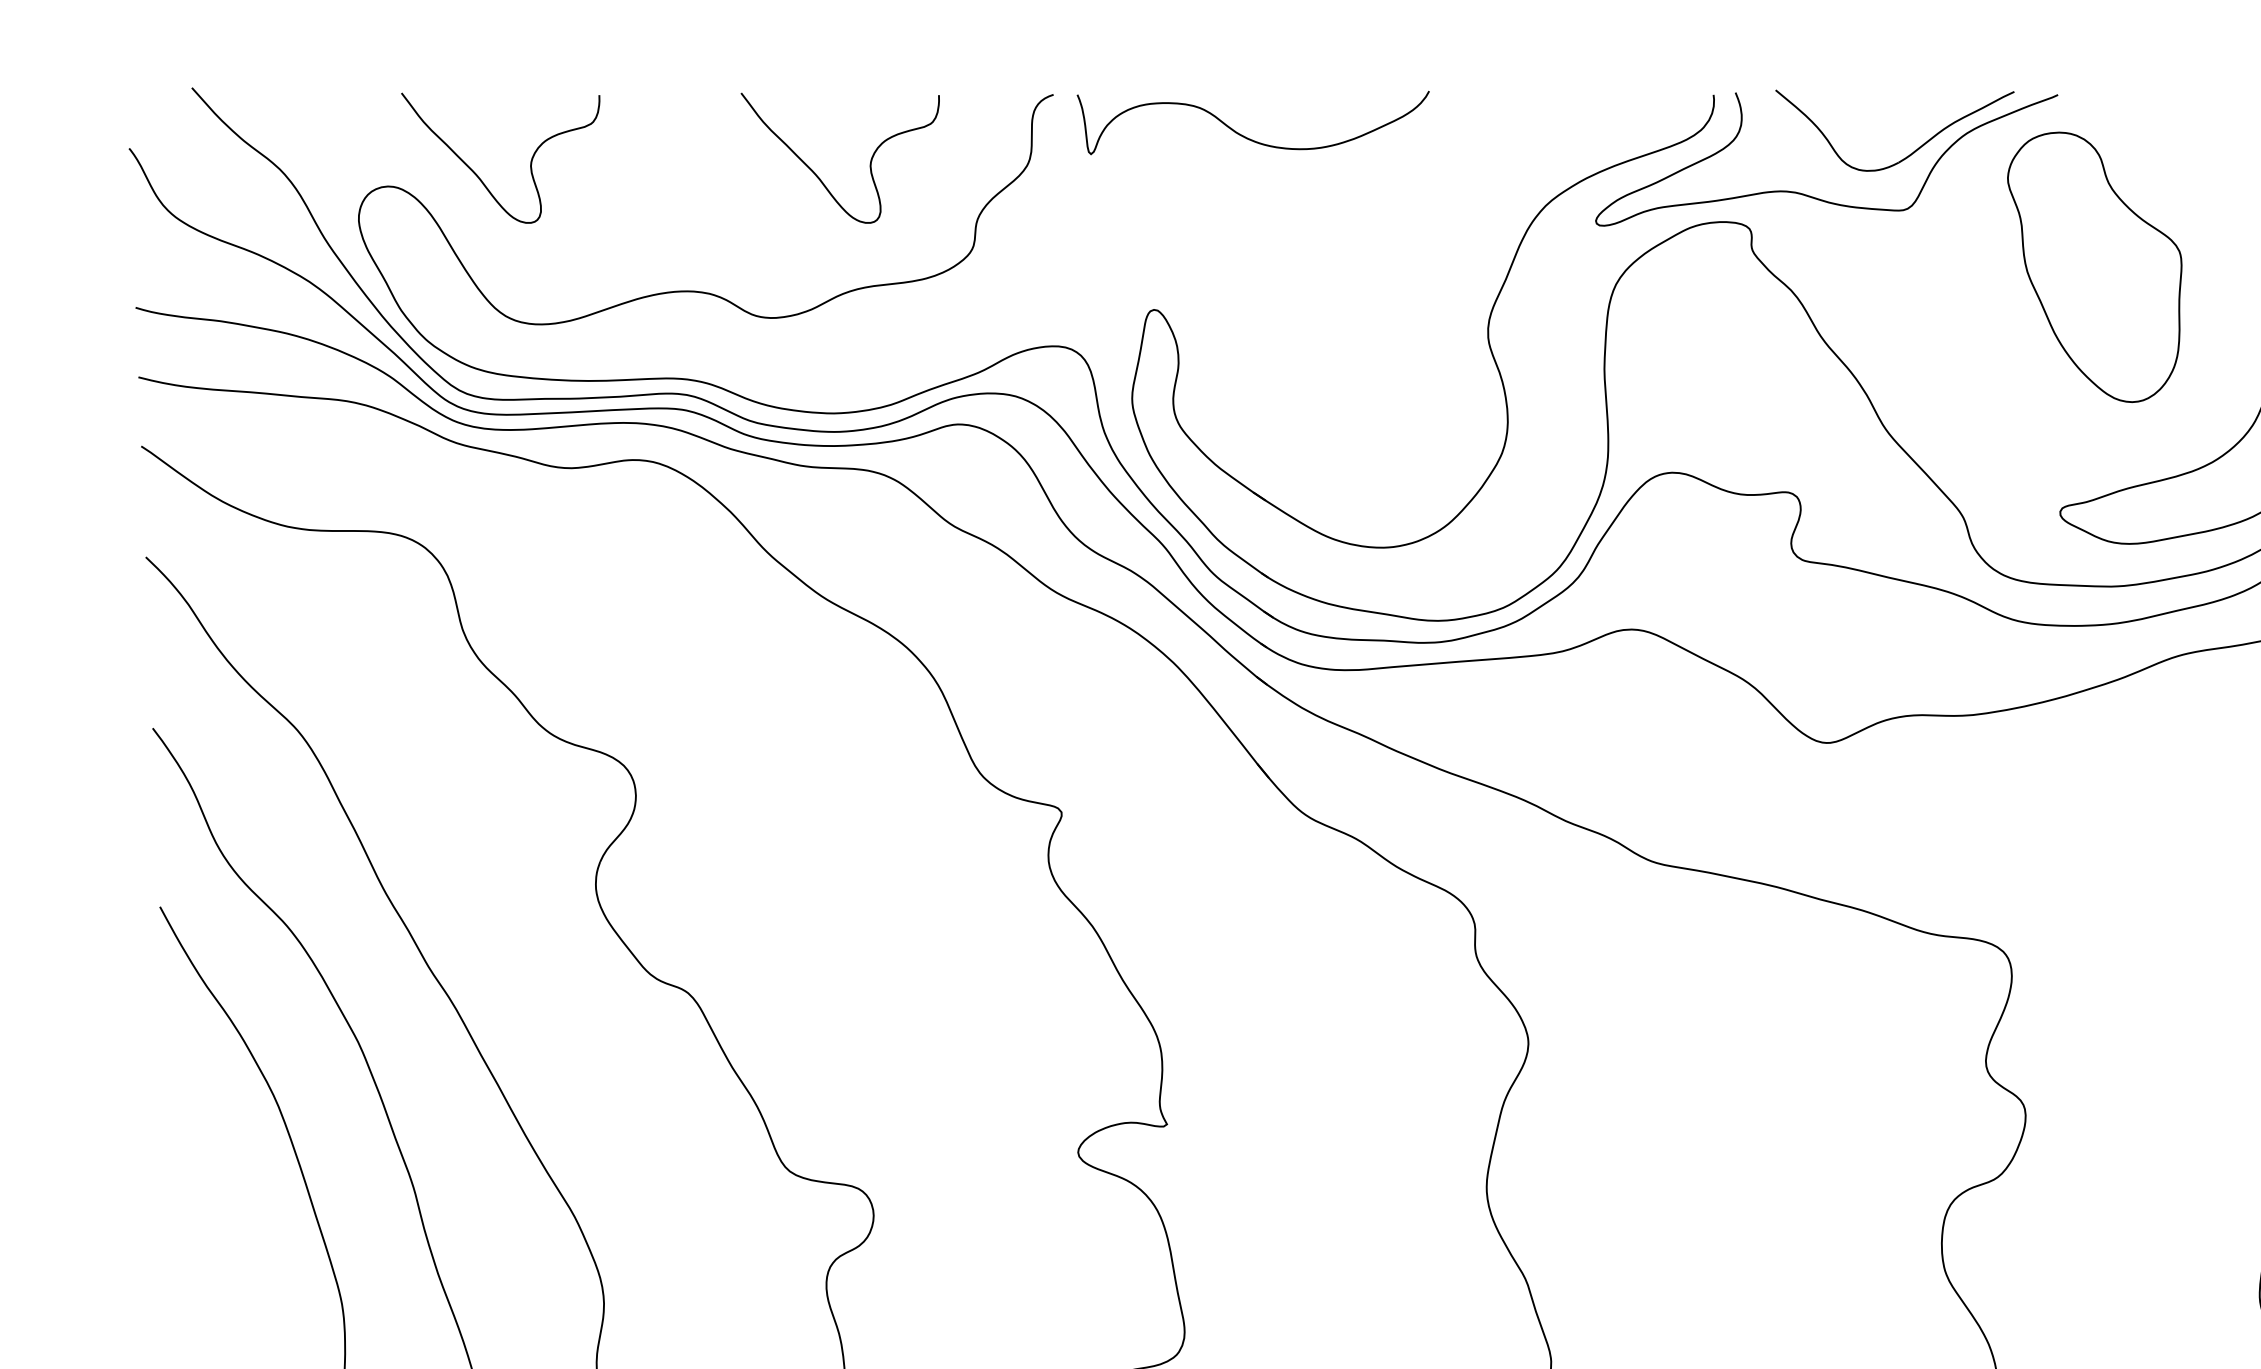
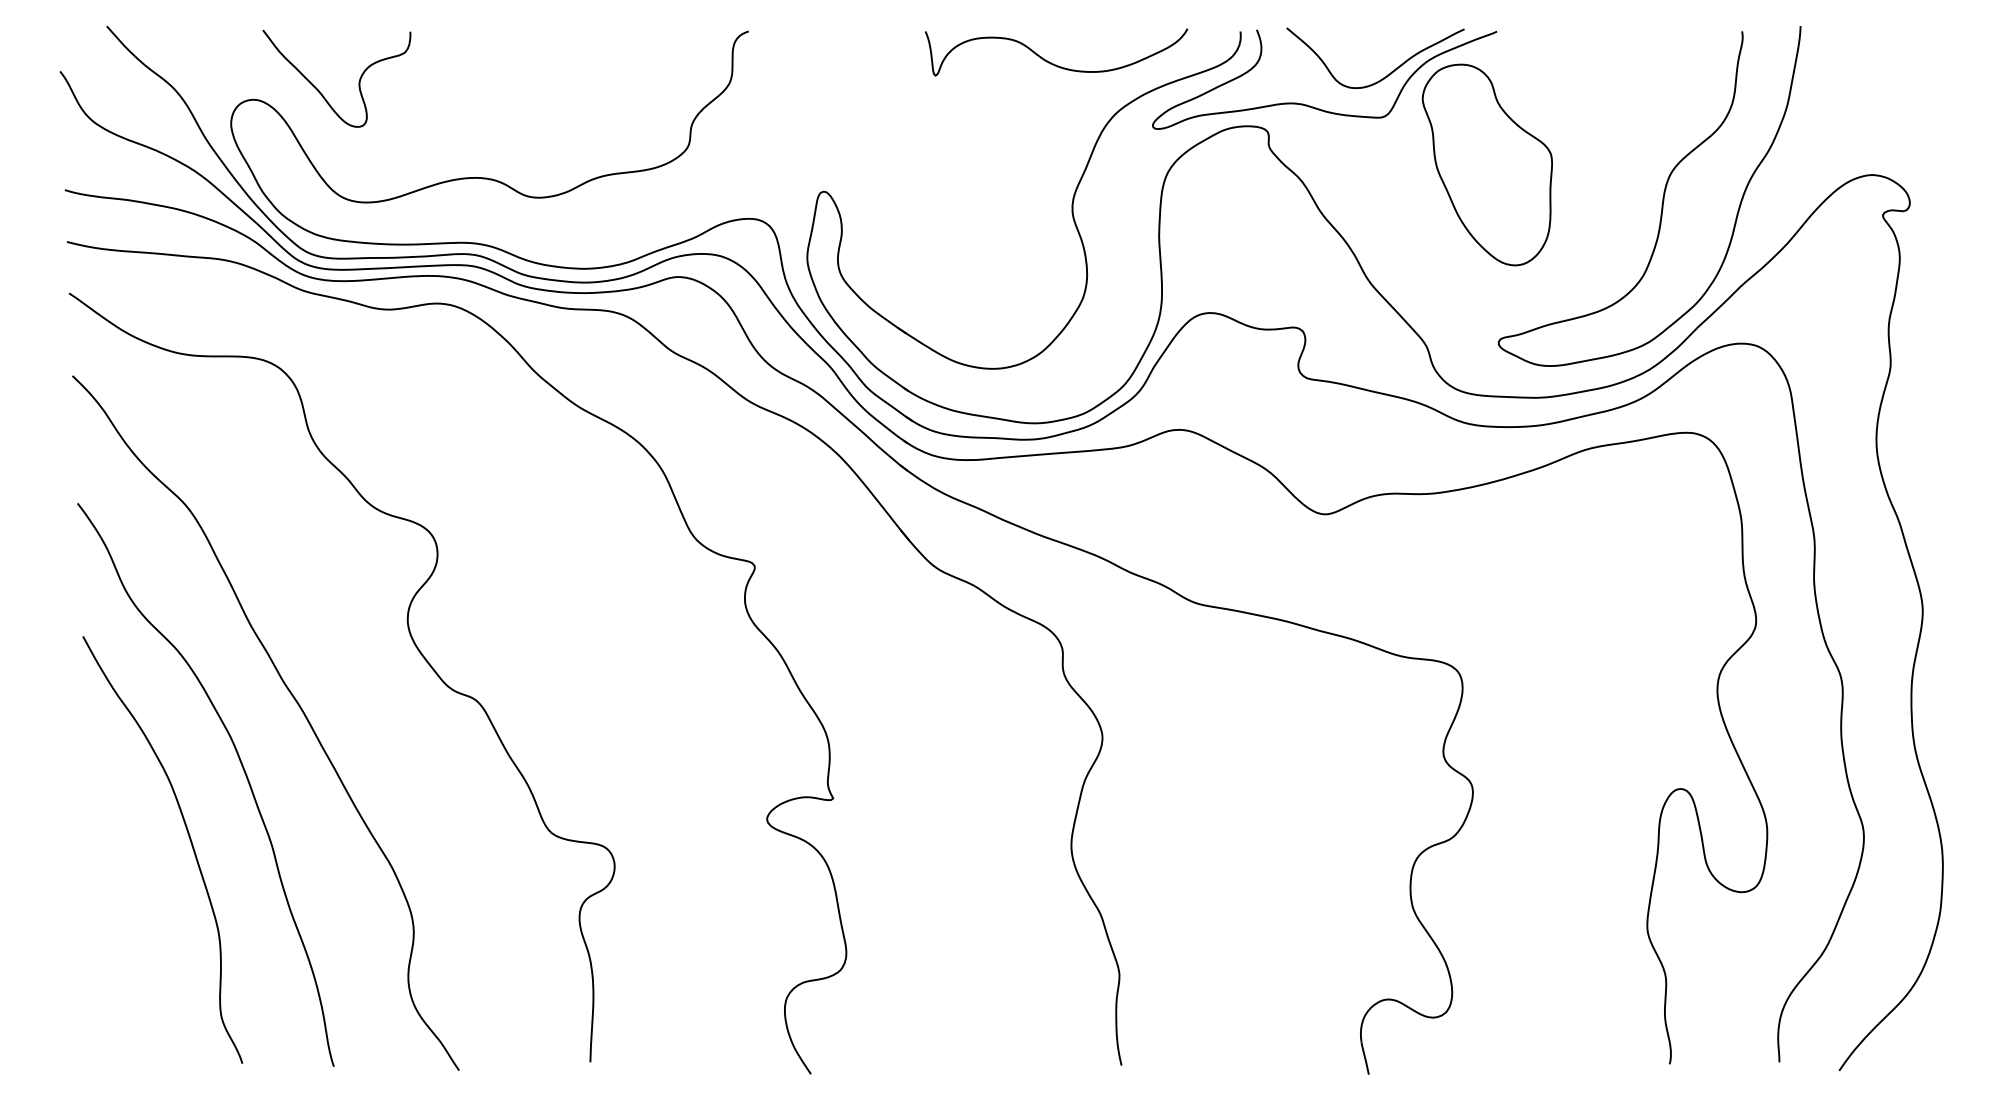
curve: (1246, 136) -> (1051, 62), moved
curve: (819, 176) -> (574, 92), removed
part: (2093, 266) -> (1486, 164), moved

